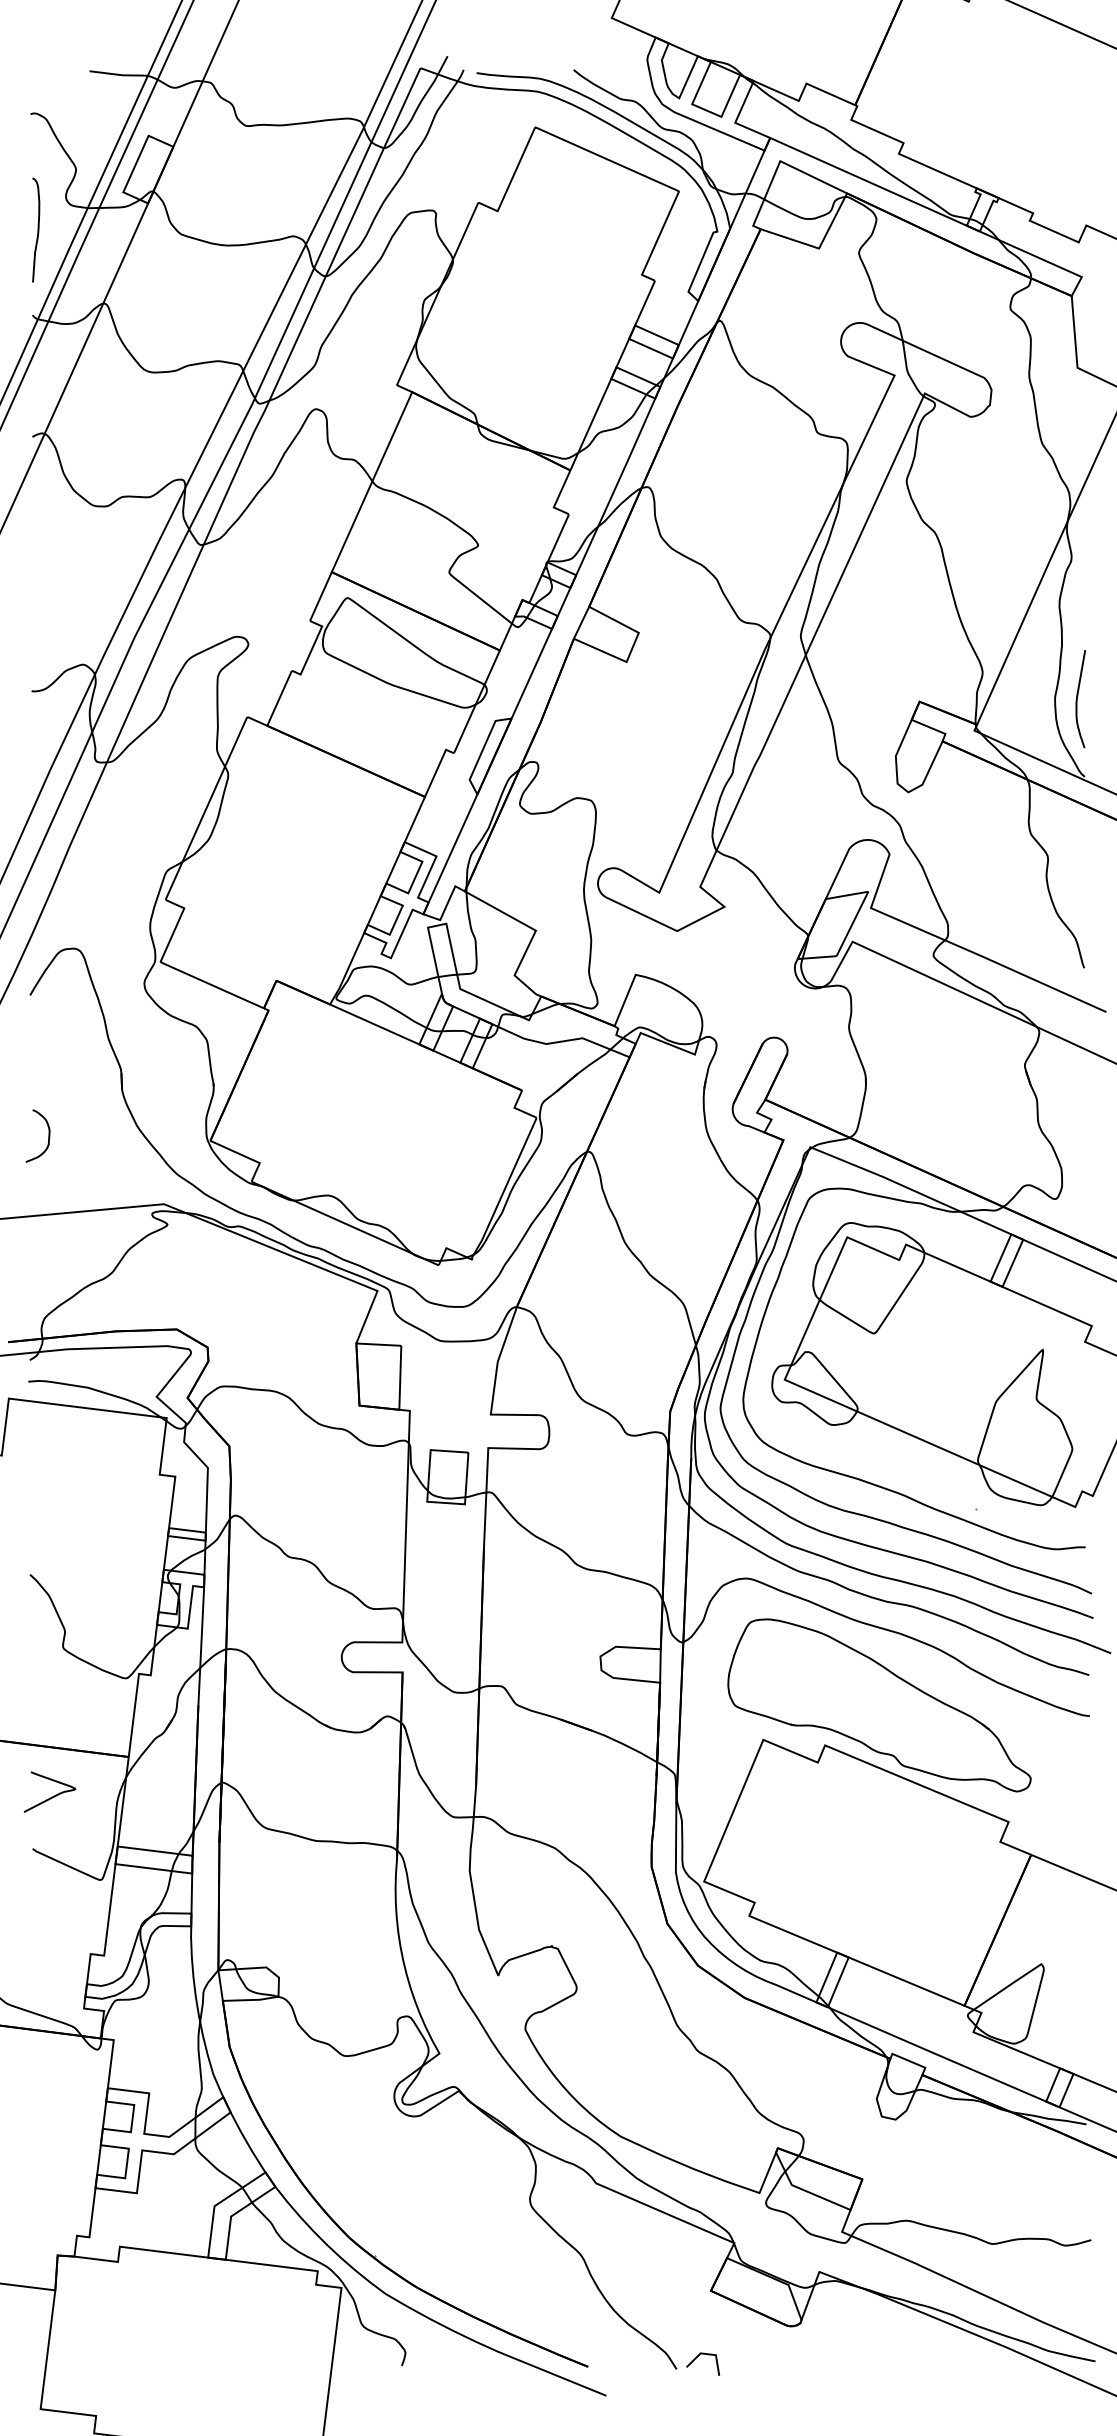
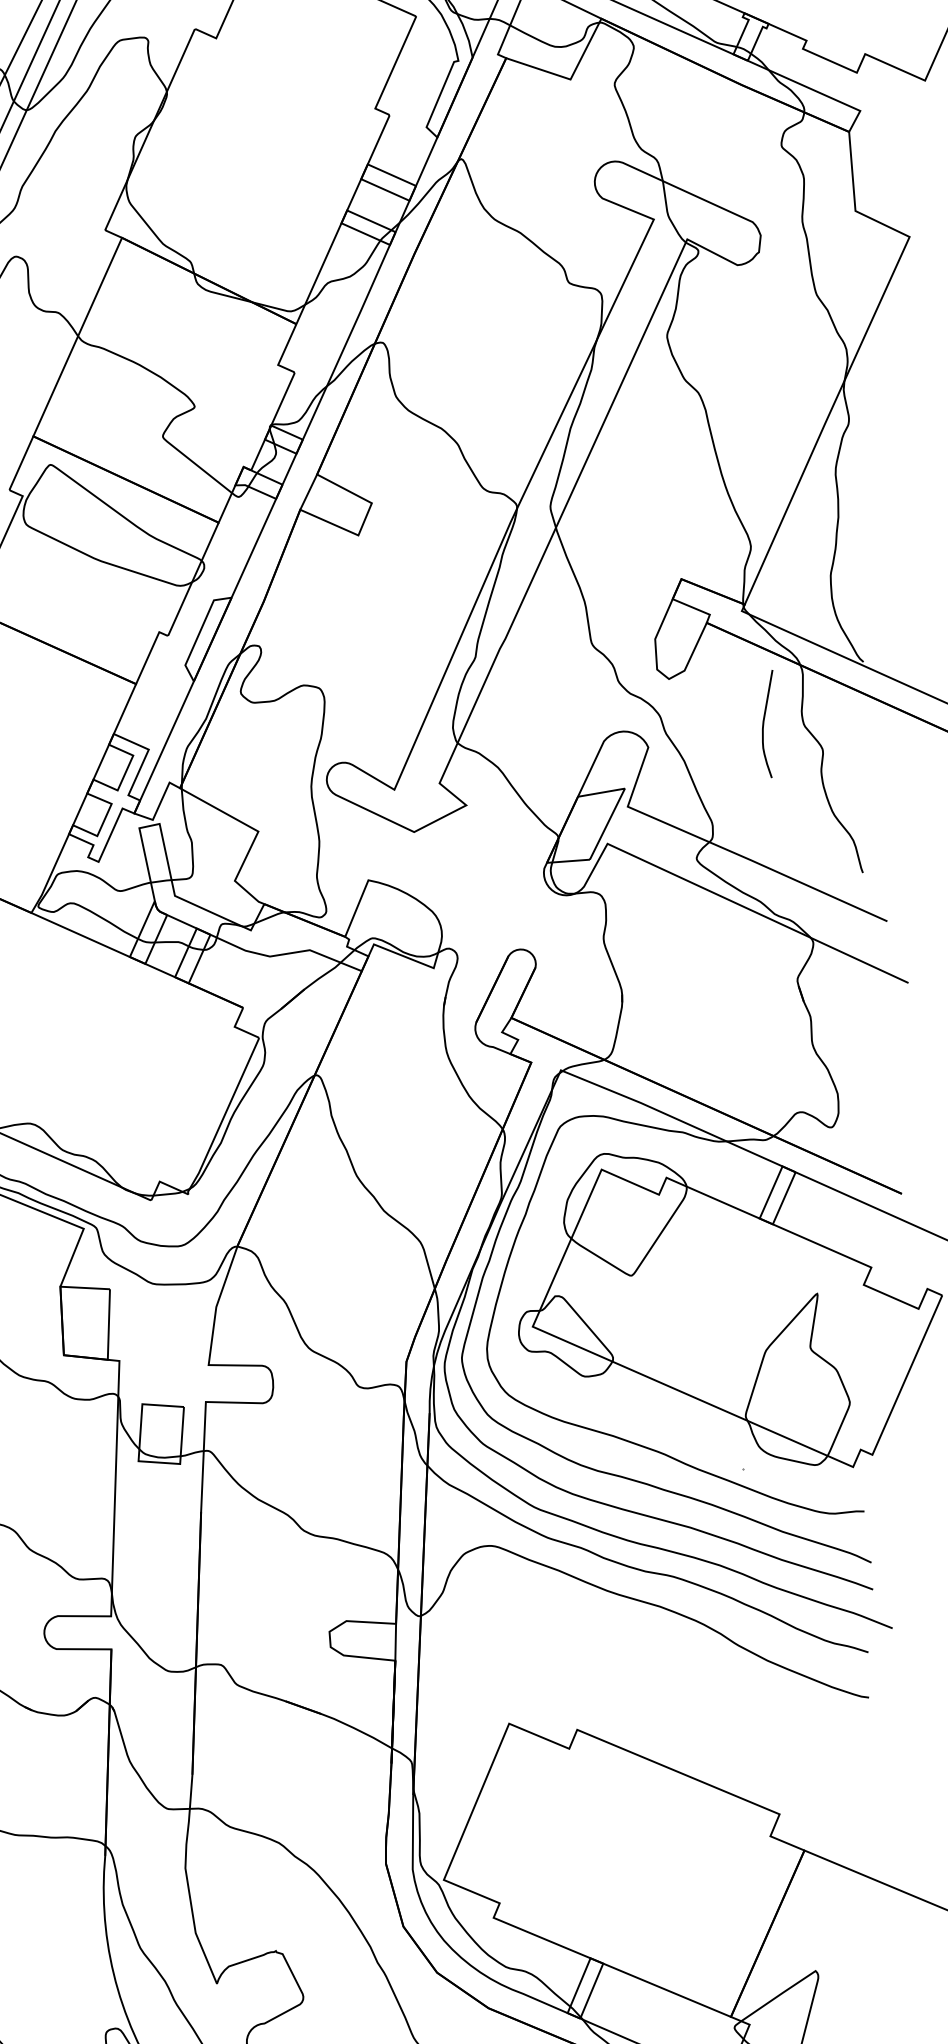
curve: (1077, 699) -> (763, 724), moved
part: (879, 1705) -> (637, 1685), removed

